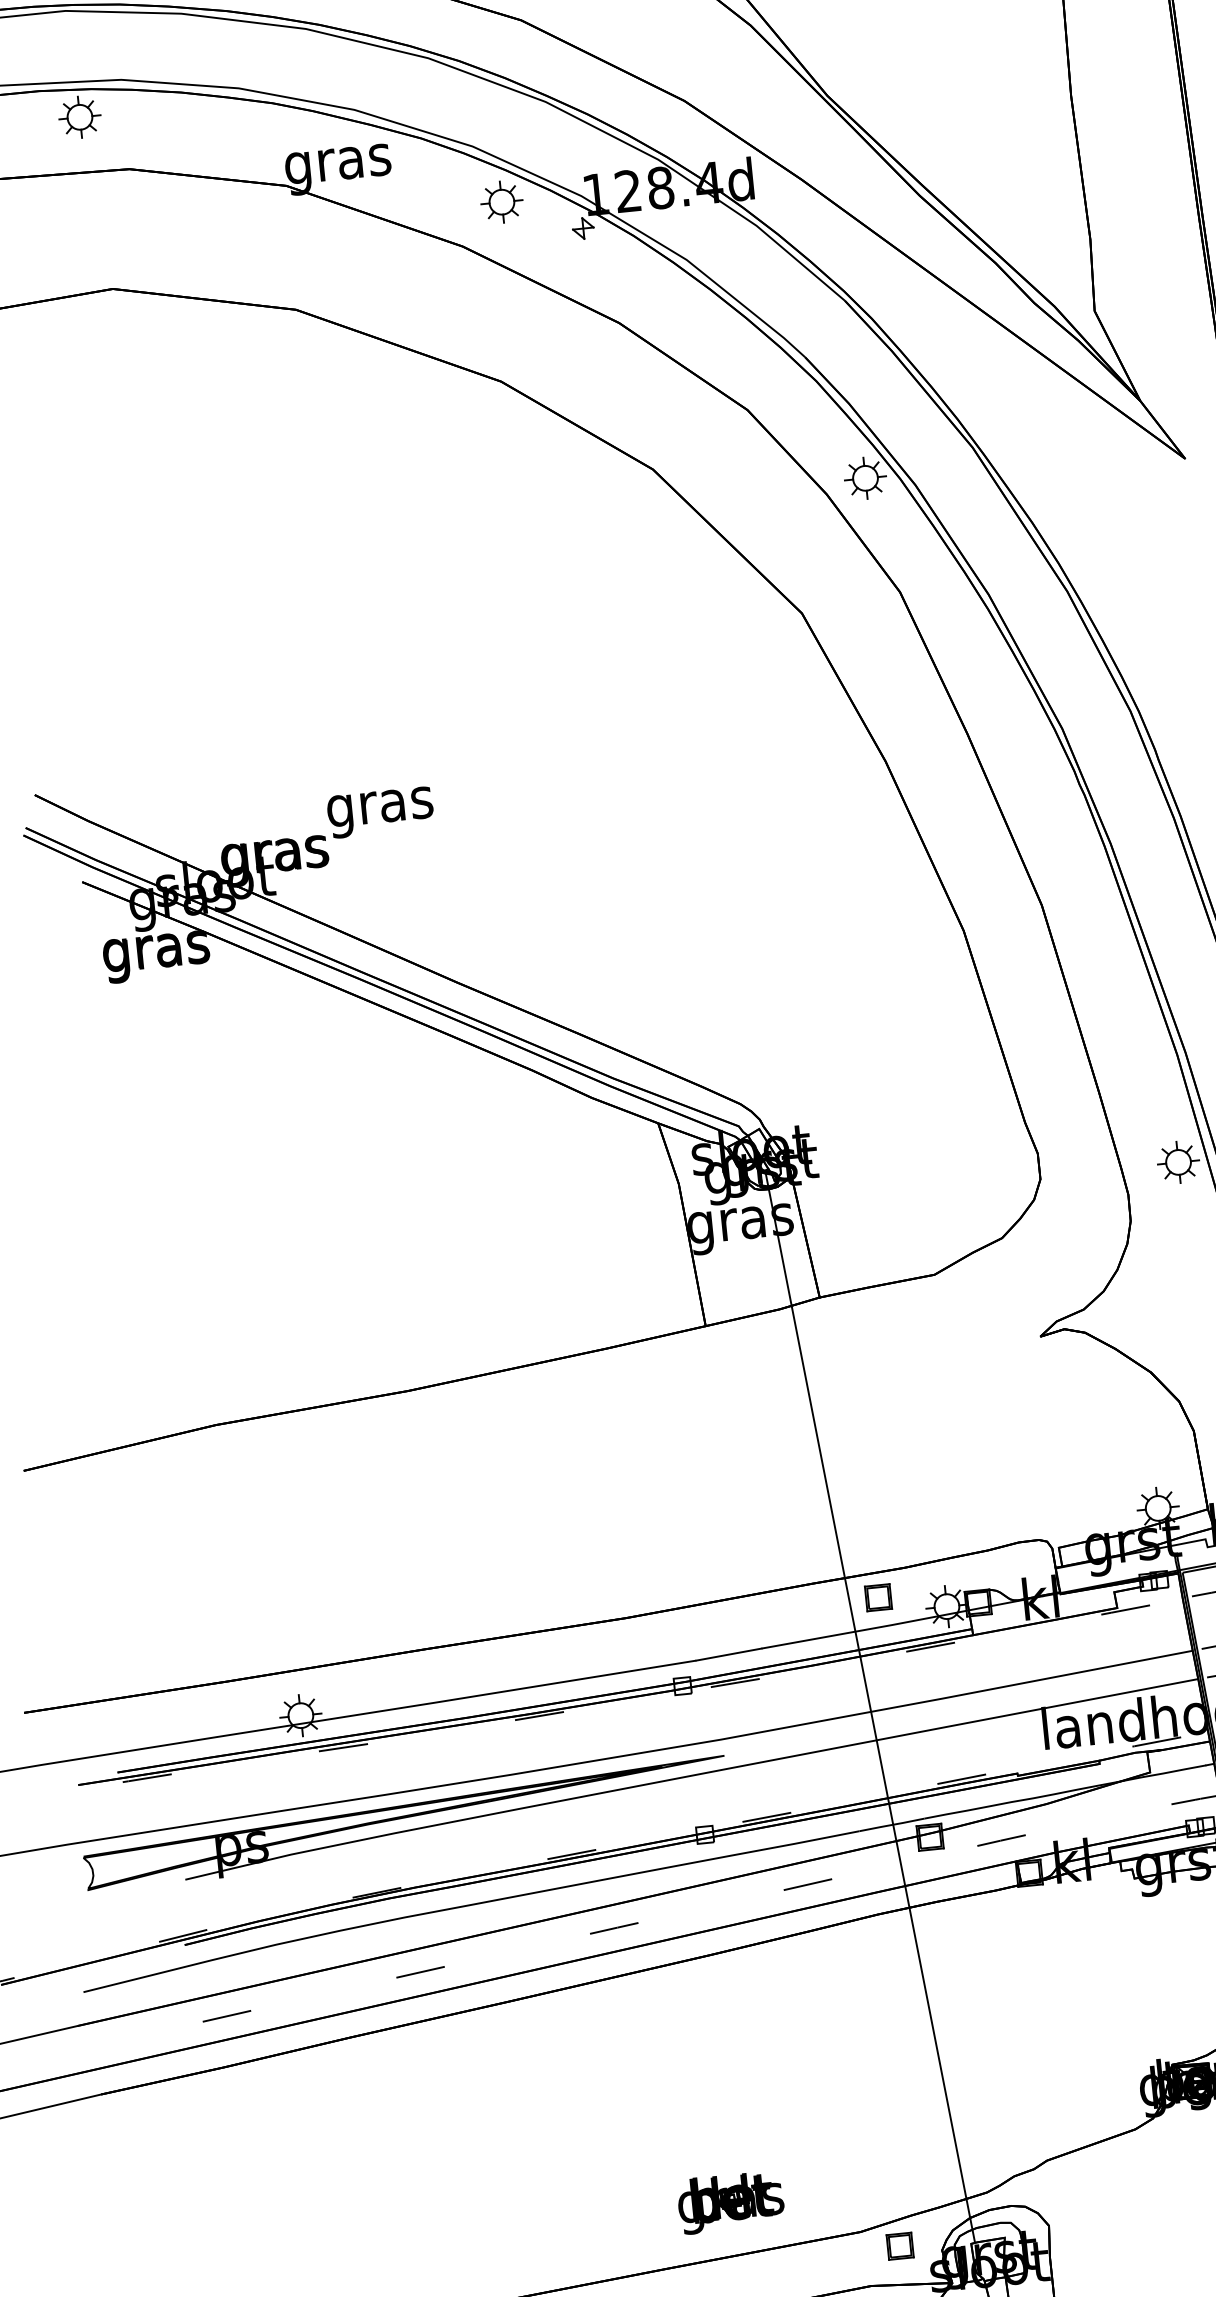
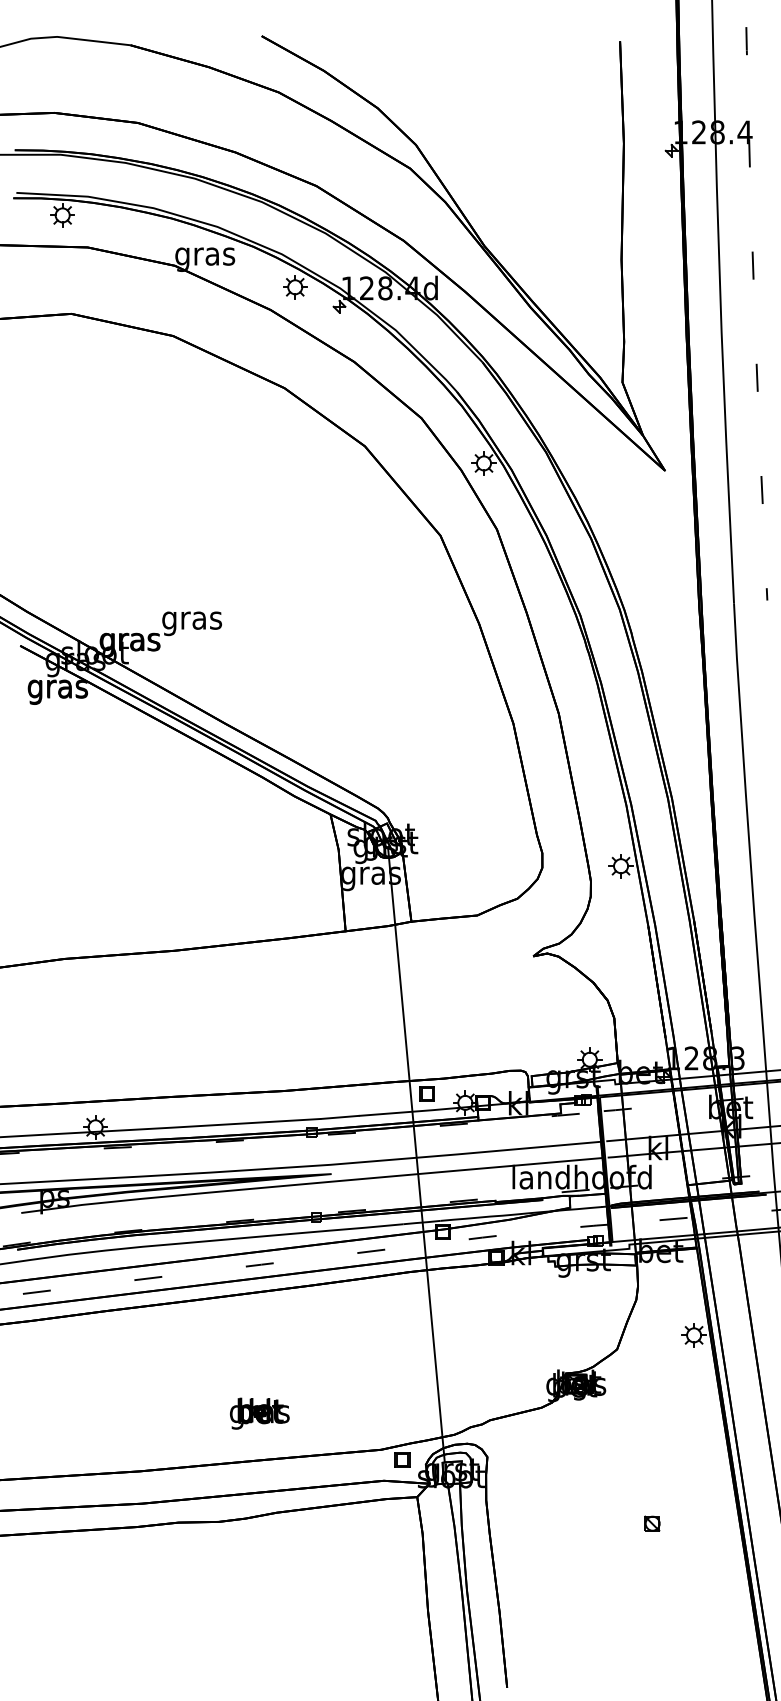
part: (730, 2202) -> (259, 1413), moved

